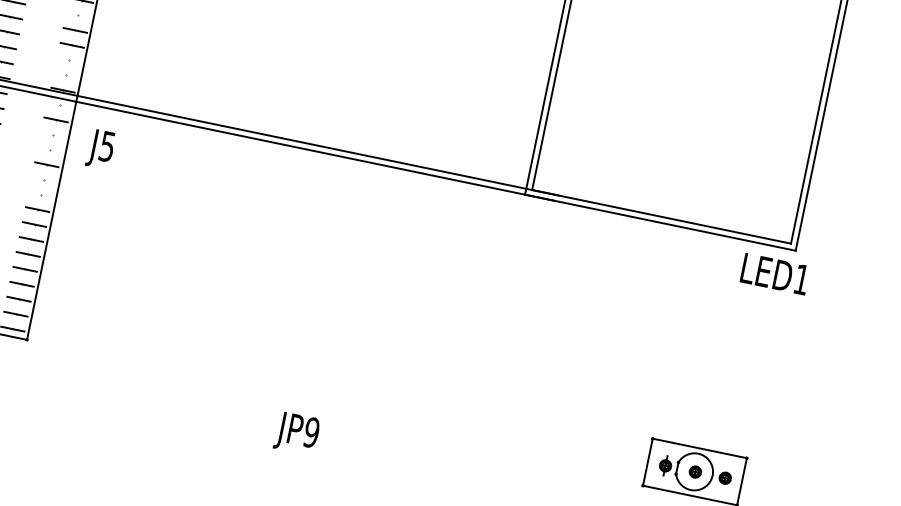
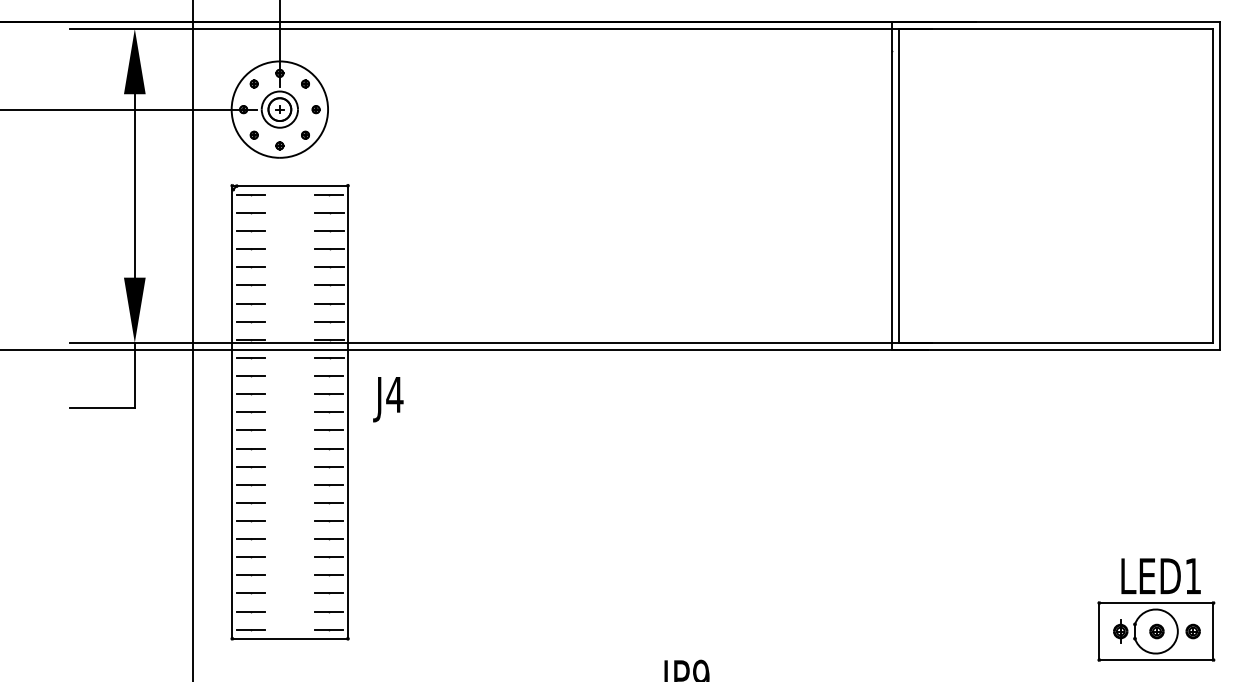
line: (78, 15) -> (329, 249), added
line: (69, 60) -> (329, 303), added
line: (66, 75) -> (329, 321), added
line: (59, 104) -> (329, 357), added
line: (52, 135) -> (328, 394), added
text: (106, 147) -> (394, 395), J5 -> J4
line: (49, 149) -> (328, 412), added
line: (43, 179) -> (328, 448), added
line: (40, 194) -> (328, 466), added
text: (774, 273) -> (1160, 575), moved

